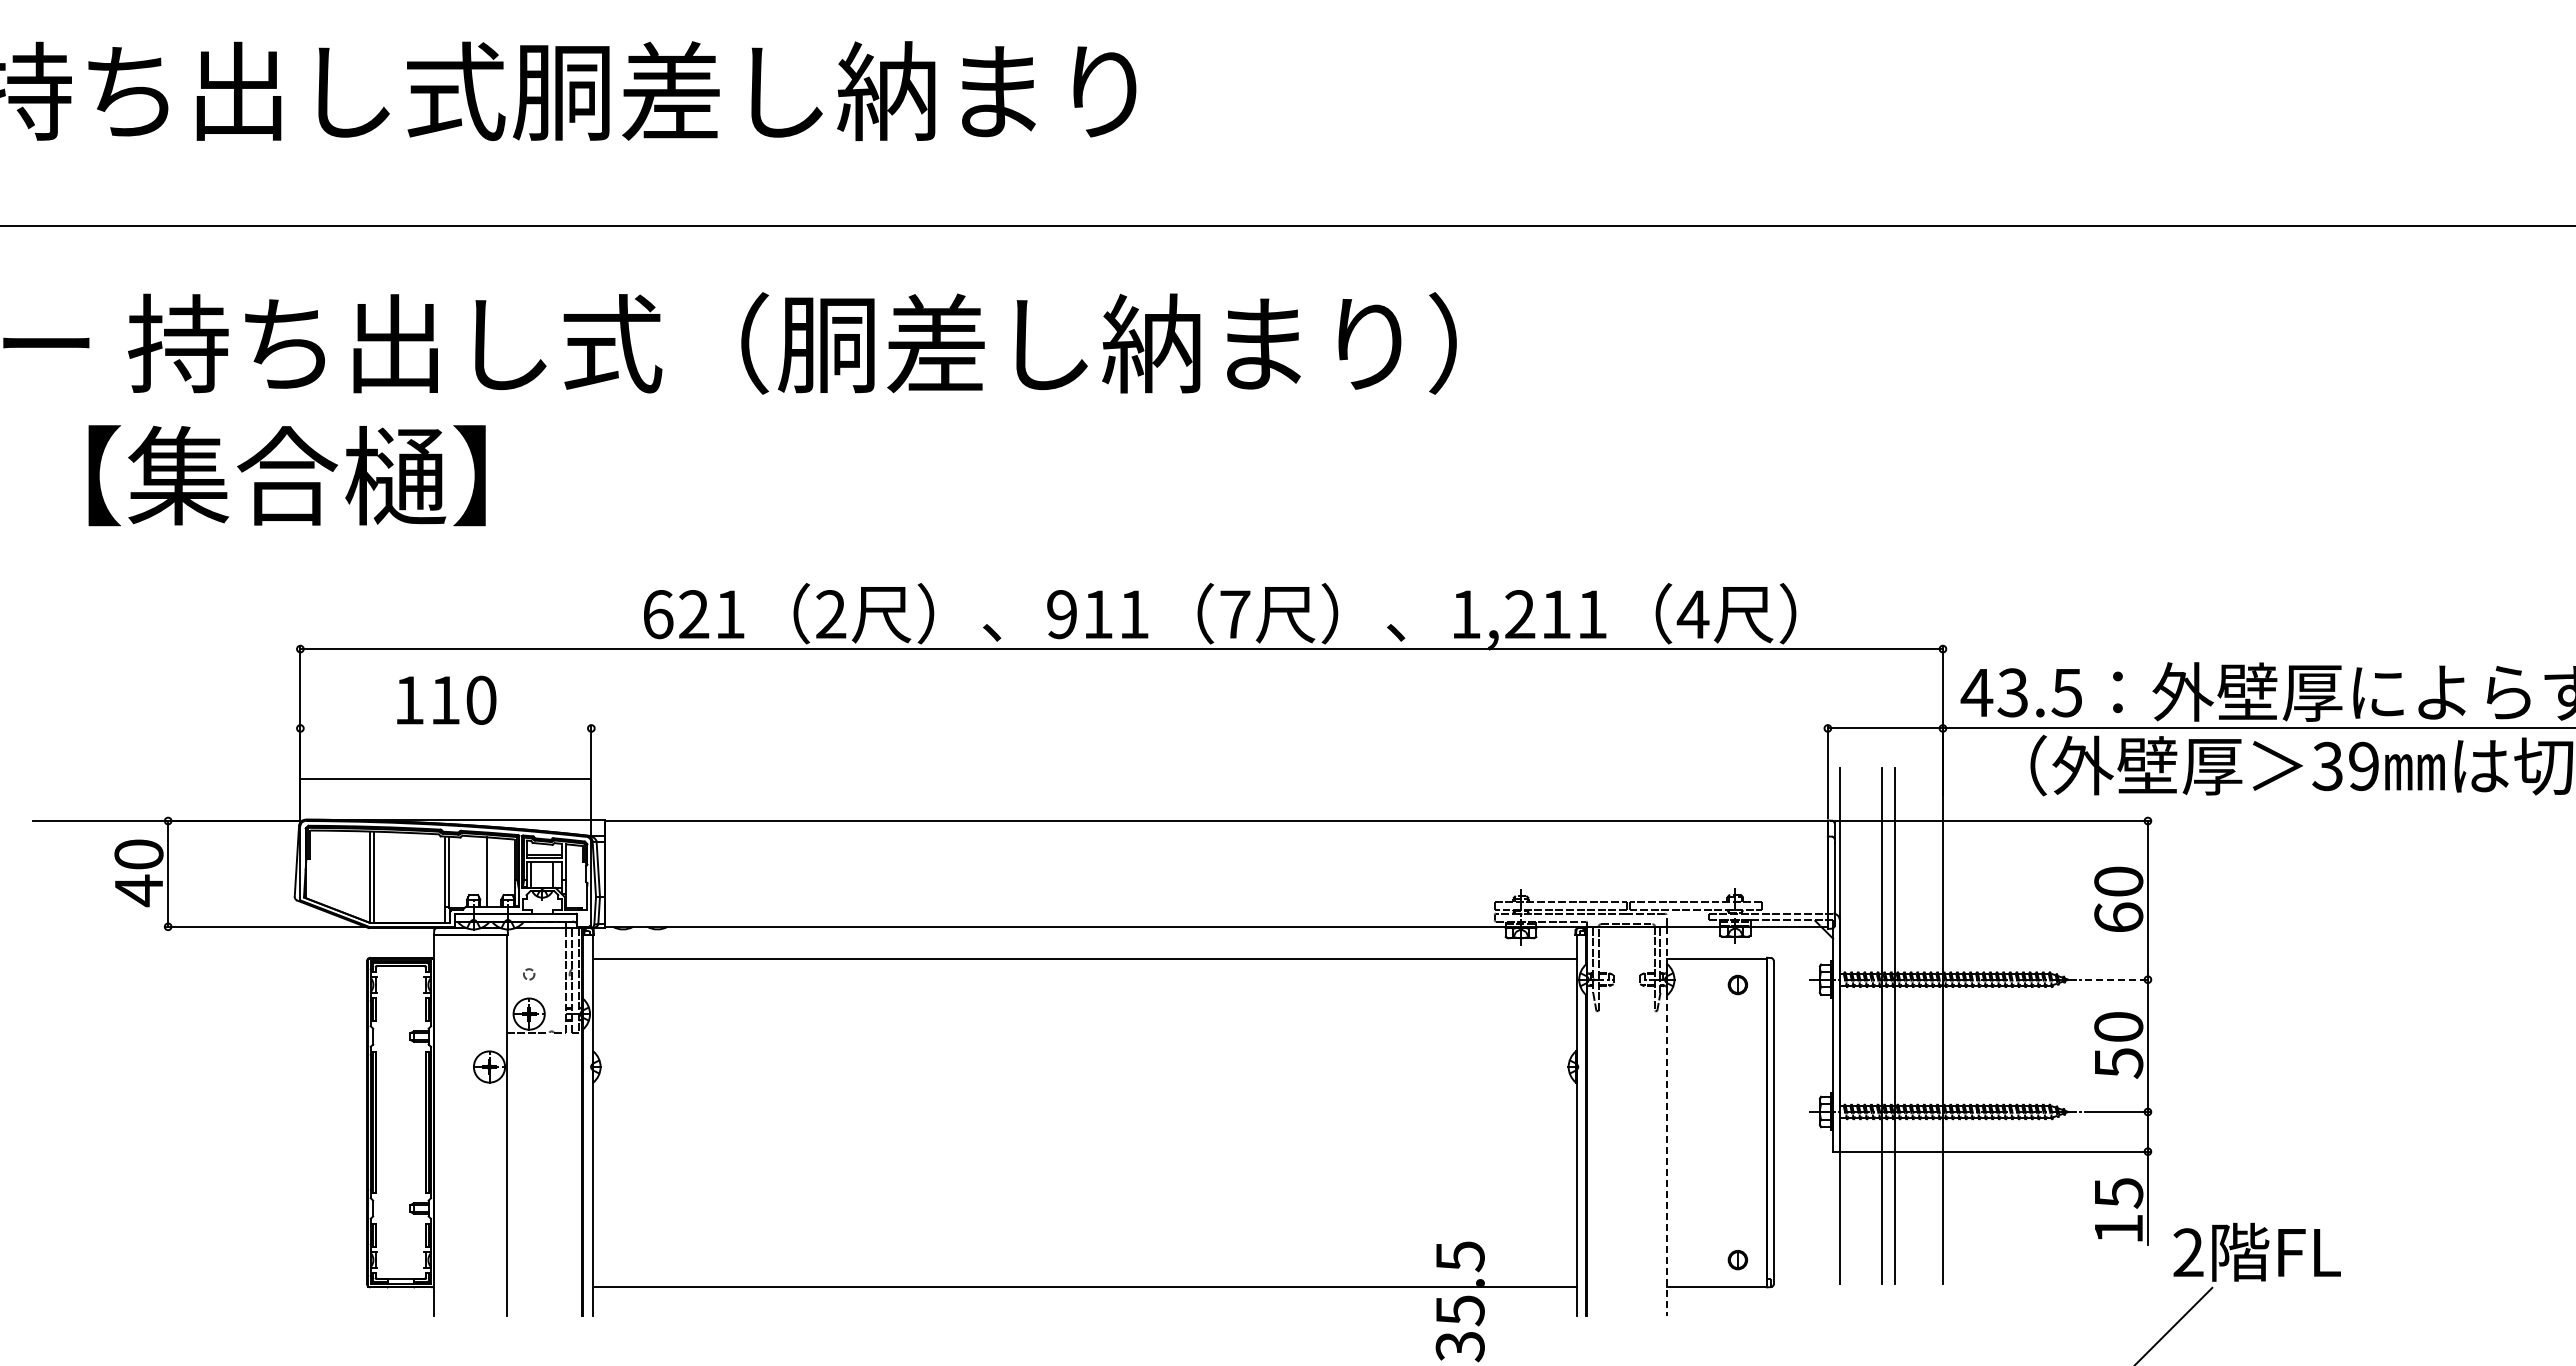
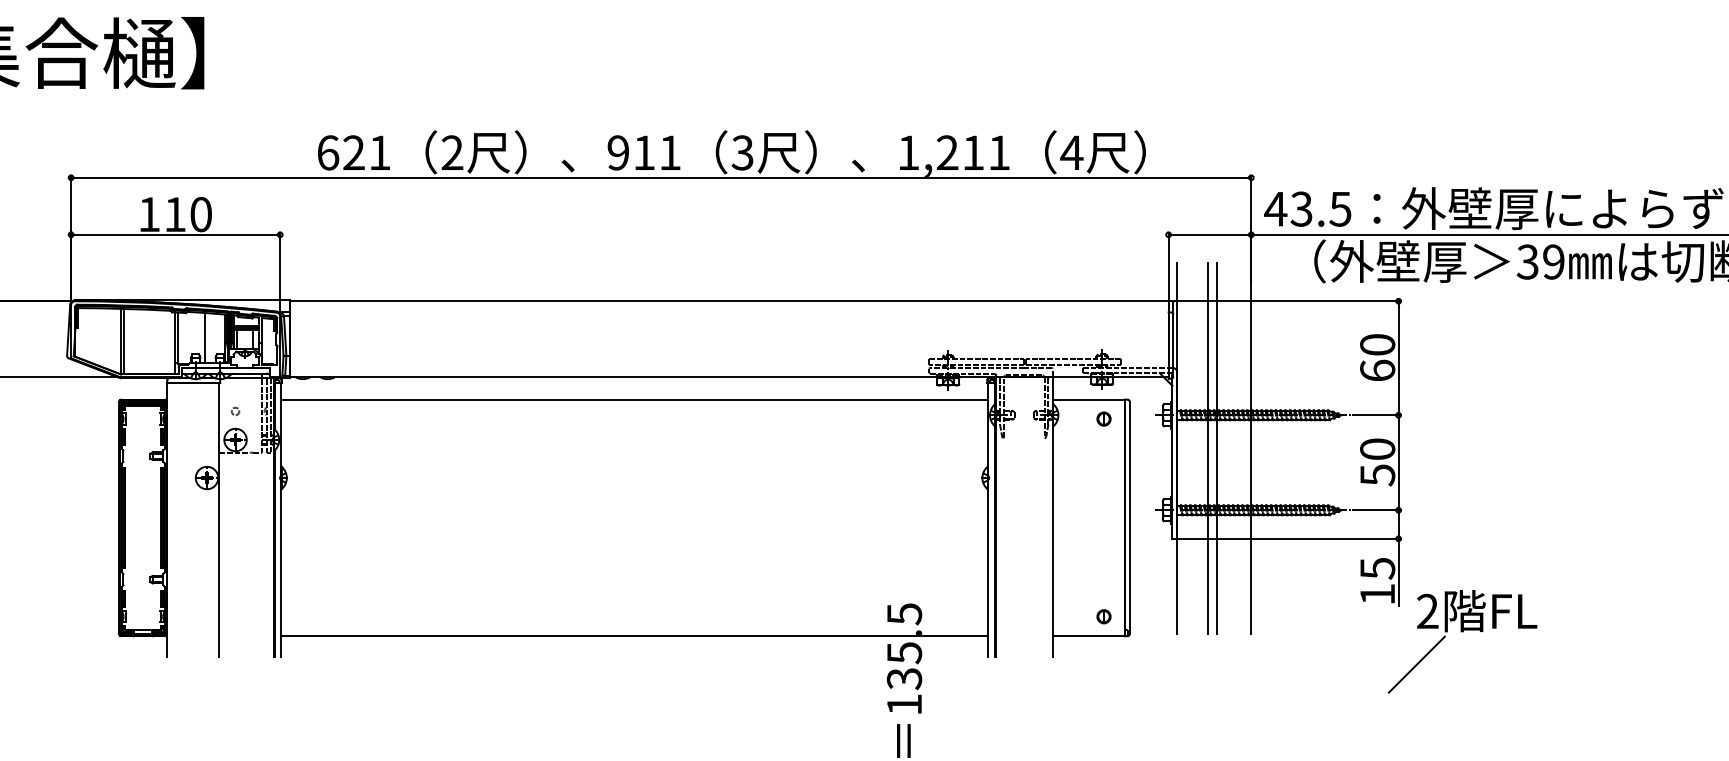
text: (1234, 614) -> (742, 152), 7 -> 3
line: (445, 779) -> (175, 234), moved
line: (2118, 979) -> (1377, 415), dashed -> solid
line: (1666, 1121) -> (1052, 517), dashed -> solid

